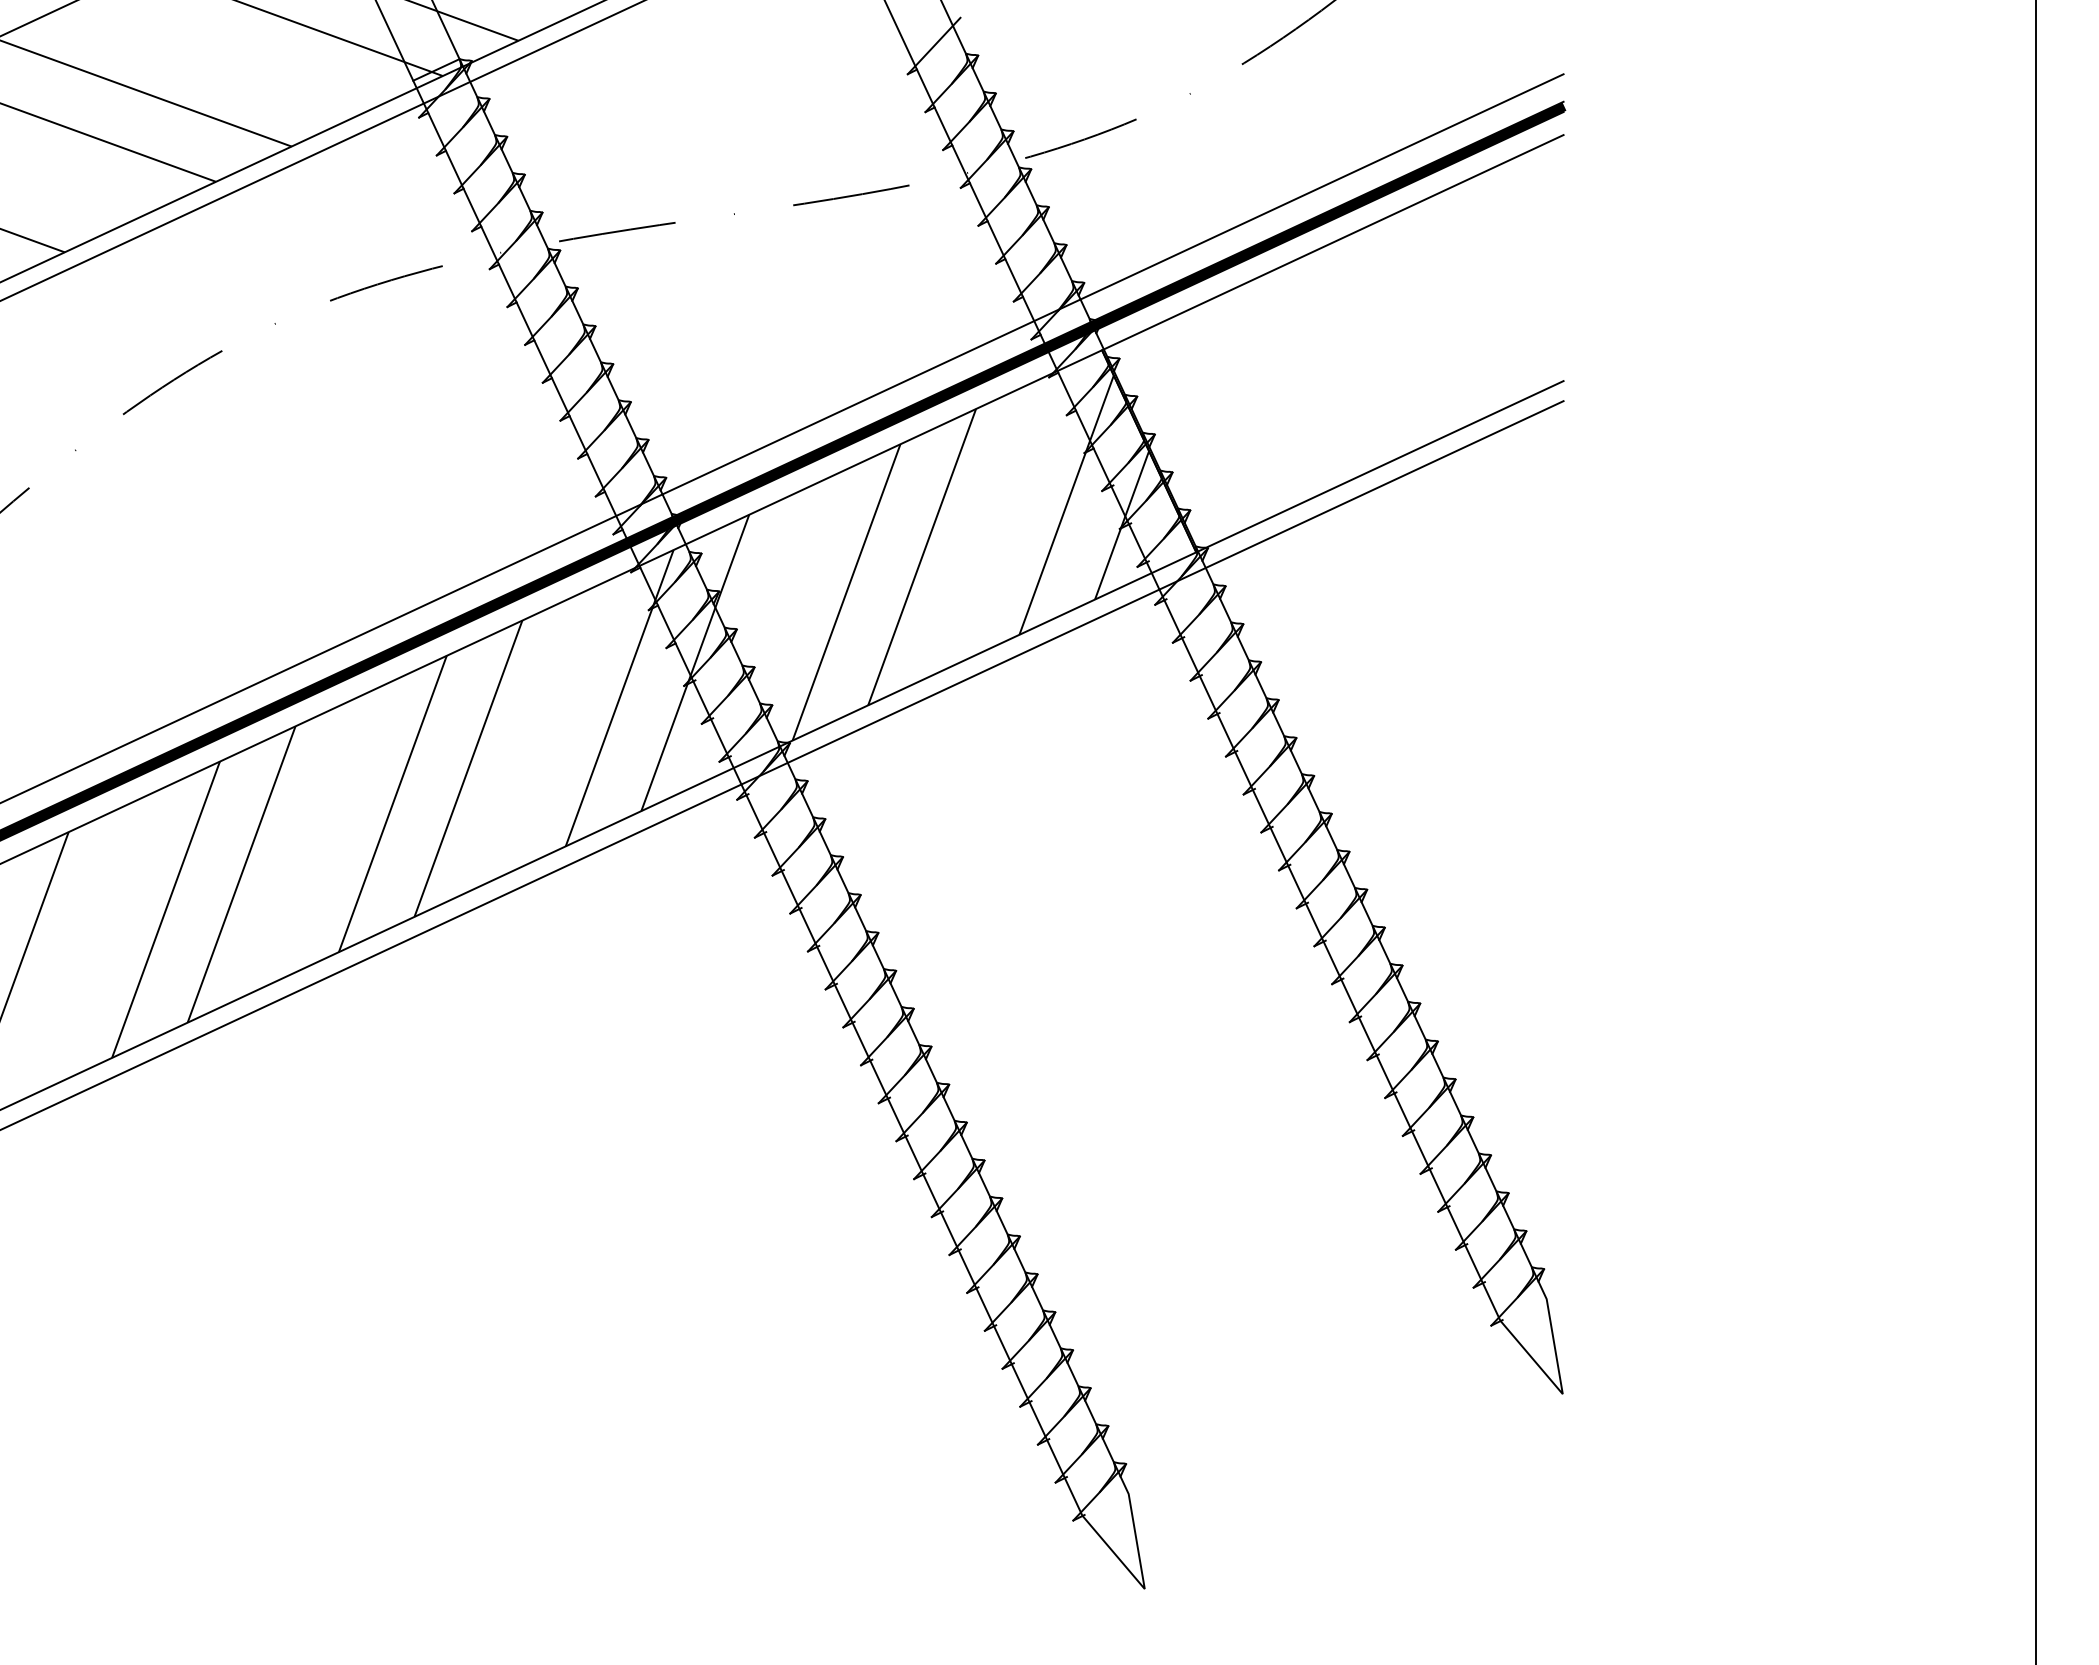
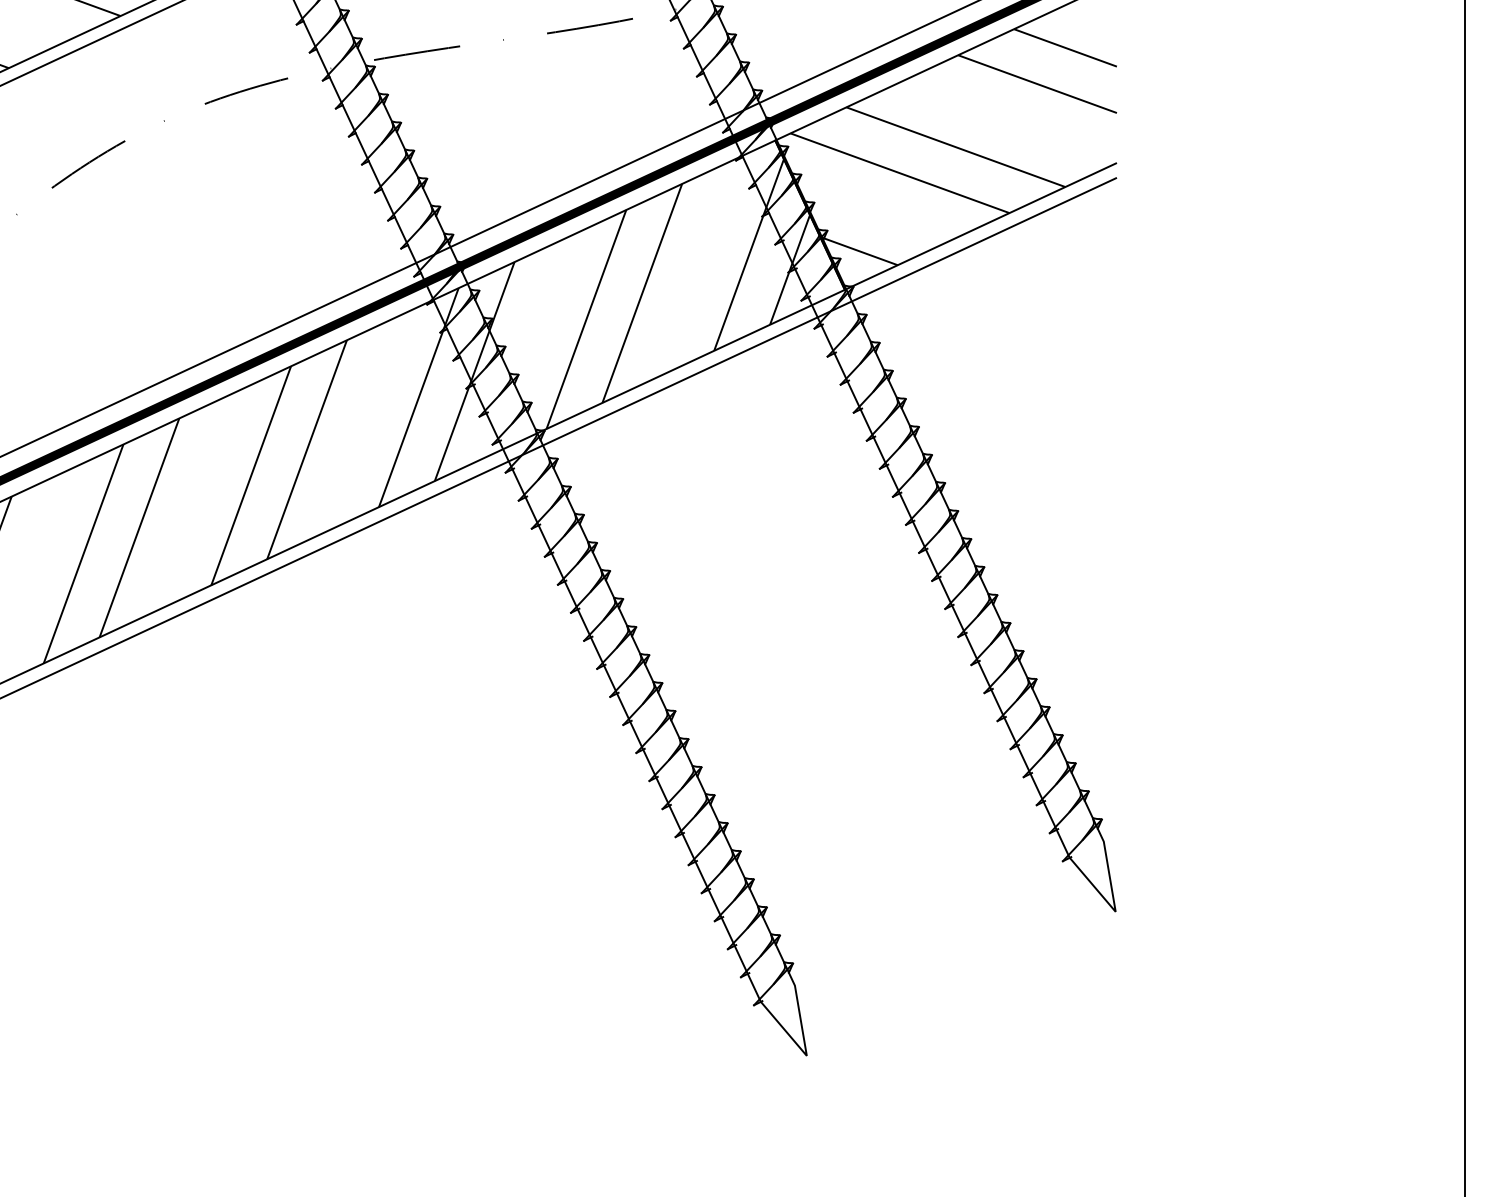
hatch: (1343, 358) -> (953, 146), added

